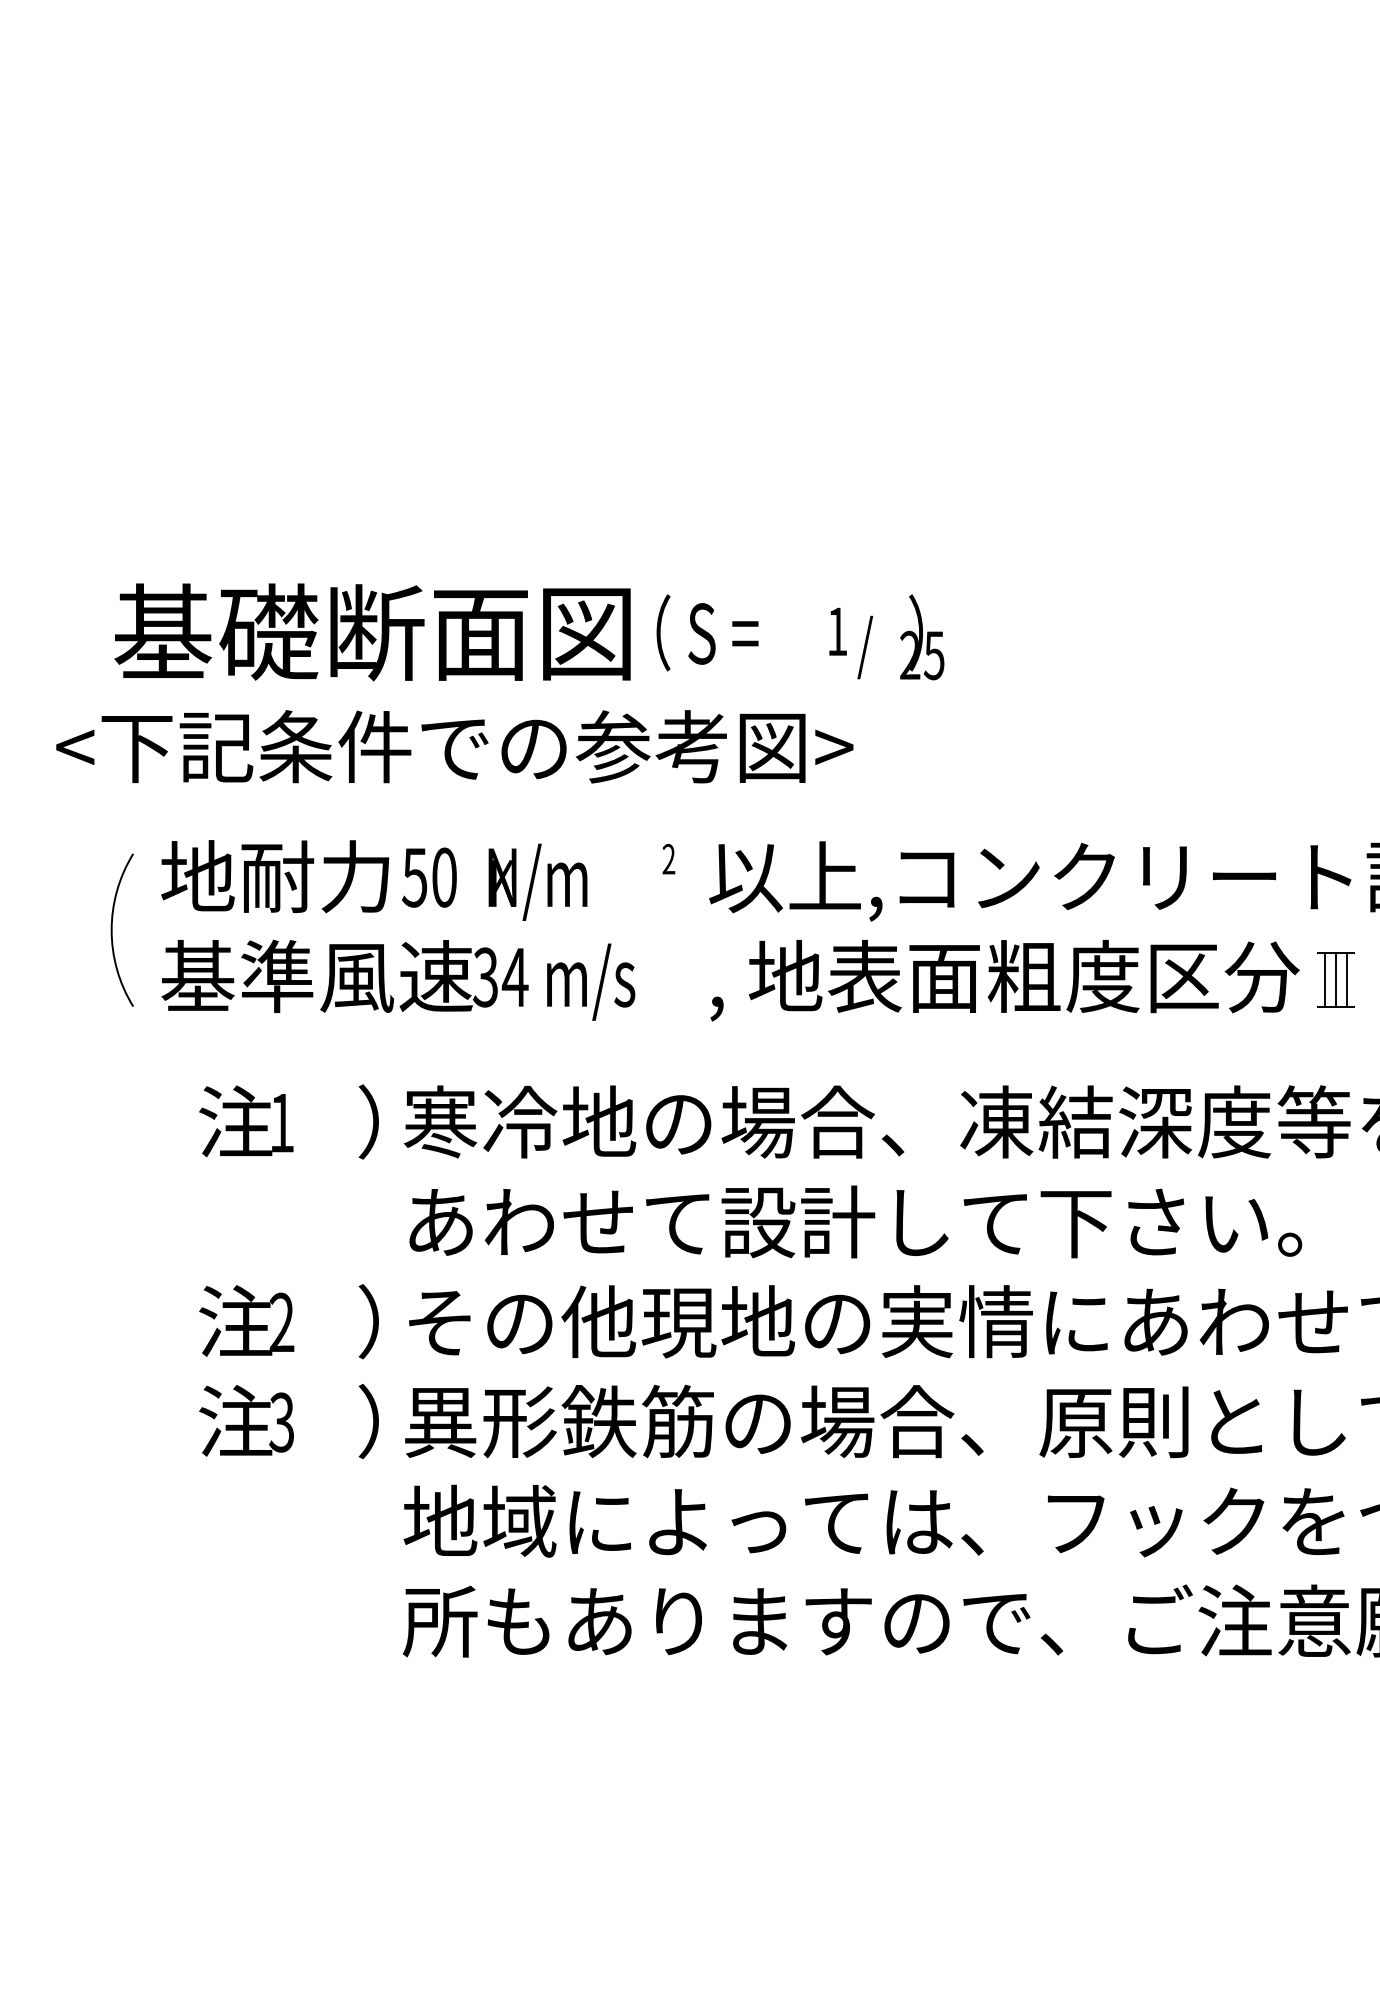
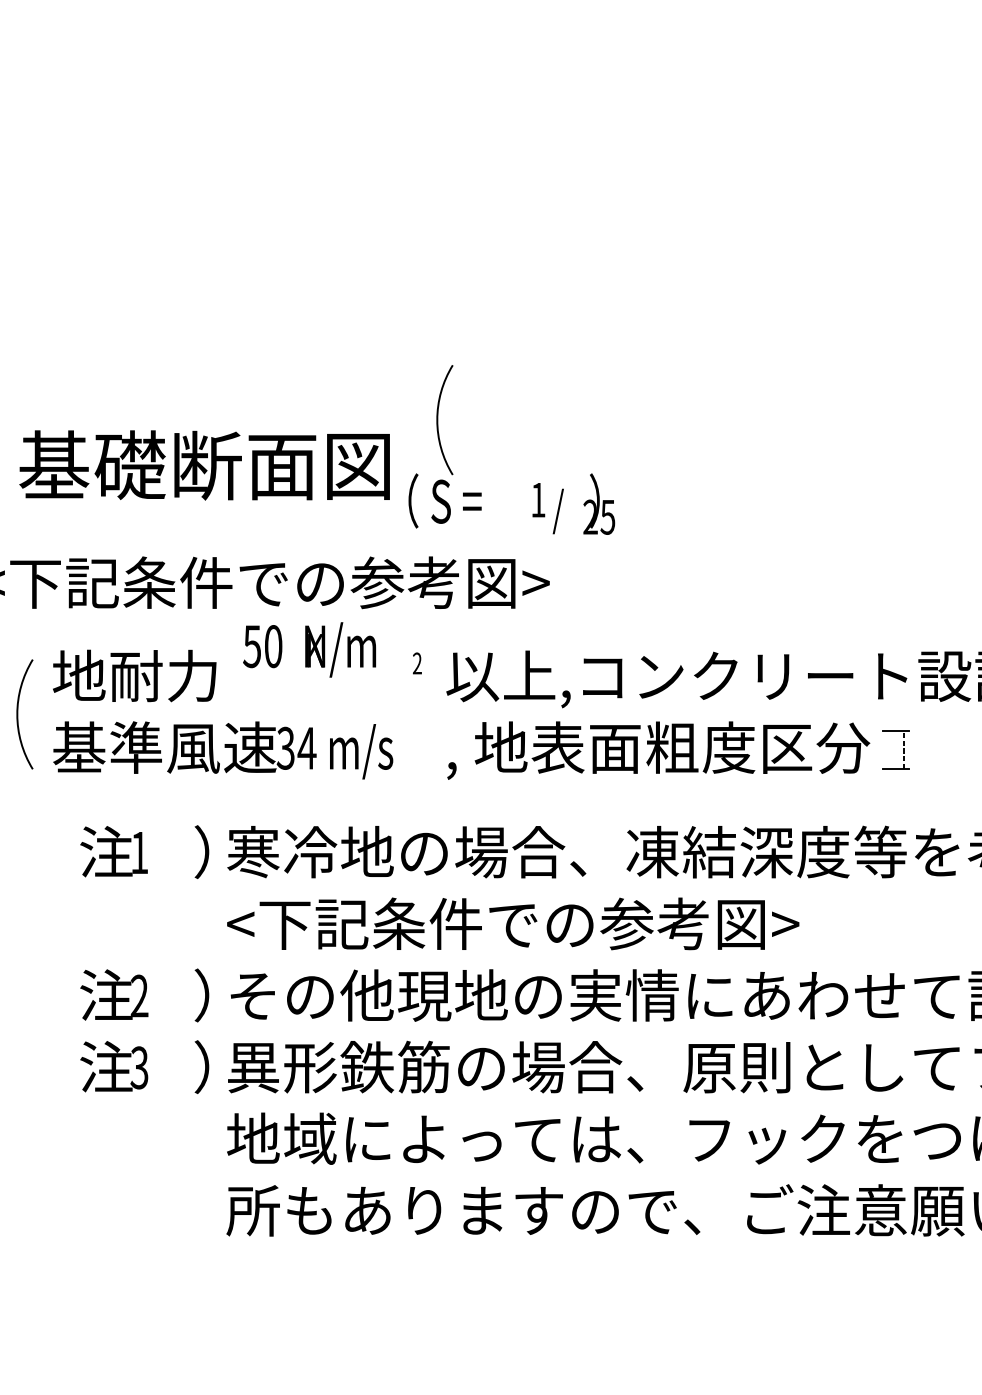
arc: (697, 519) -> (437, 419), added
text: (372, 632) -> (204, 465), moved
text: (494, 881) -> (309, 649), moved
line: (1324, 979) -> (888, 749), removed
line: (1335, 979) -> (895, 749), removed
line: (1346, 979) -> (903, 749), solid -> dashed
text: (852, 1221) -> (549, 923), あわせて設計して下さい。 -> <下記条件での参考図>

